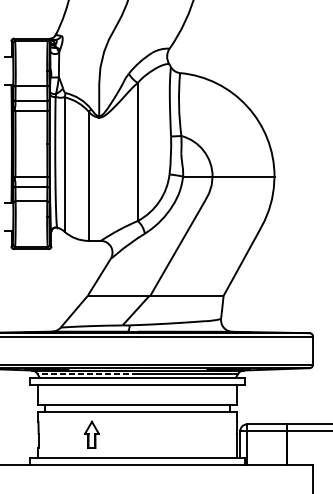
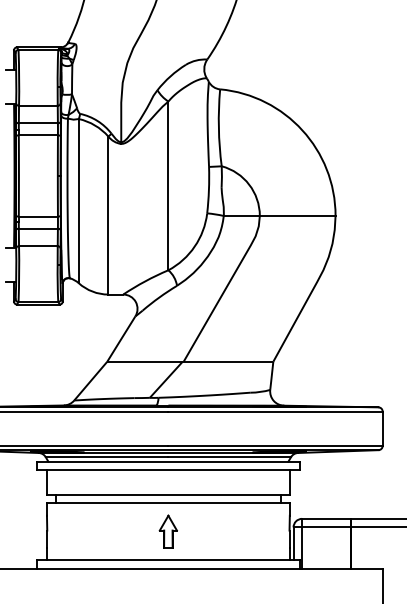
line: (87, 374) -> (106, 457), dashed -> solid
part: (91, 434) -> (167, 531), moved

